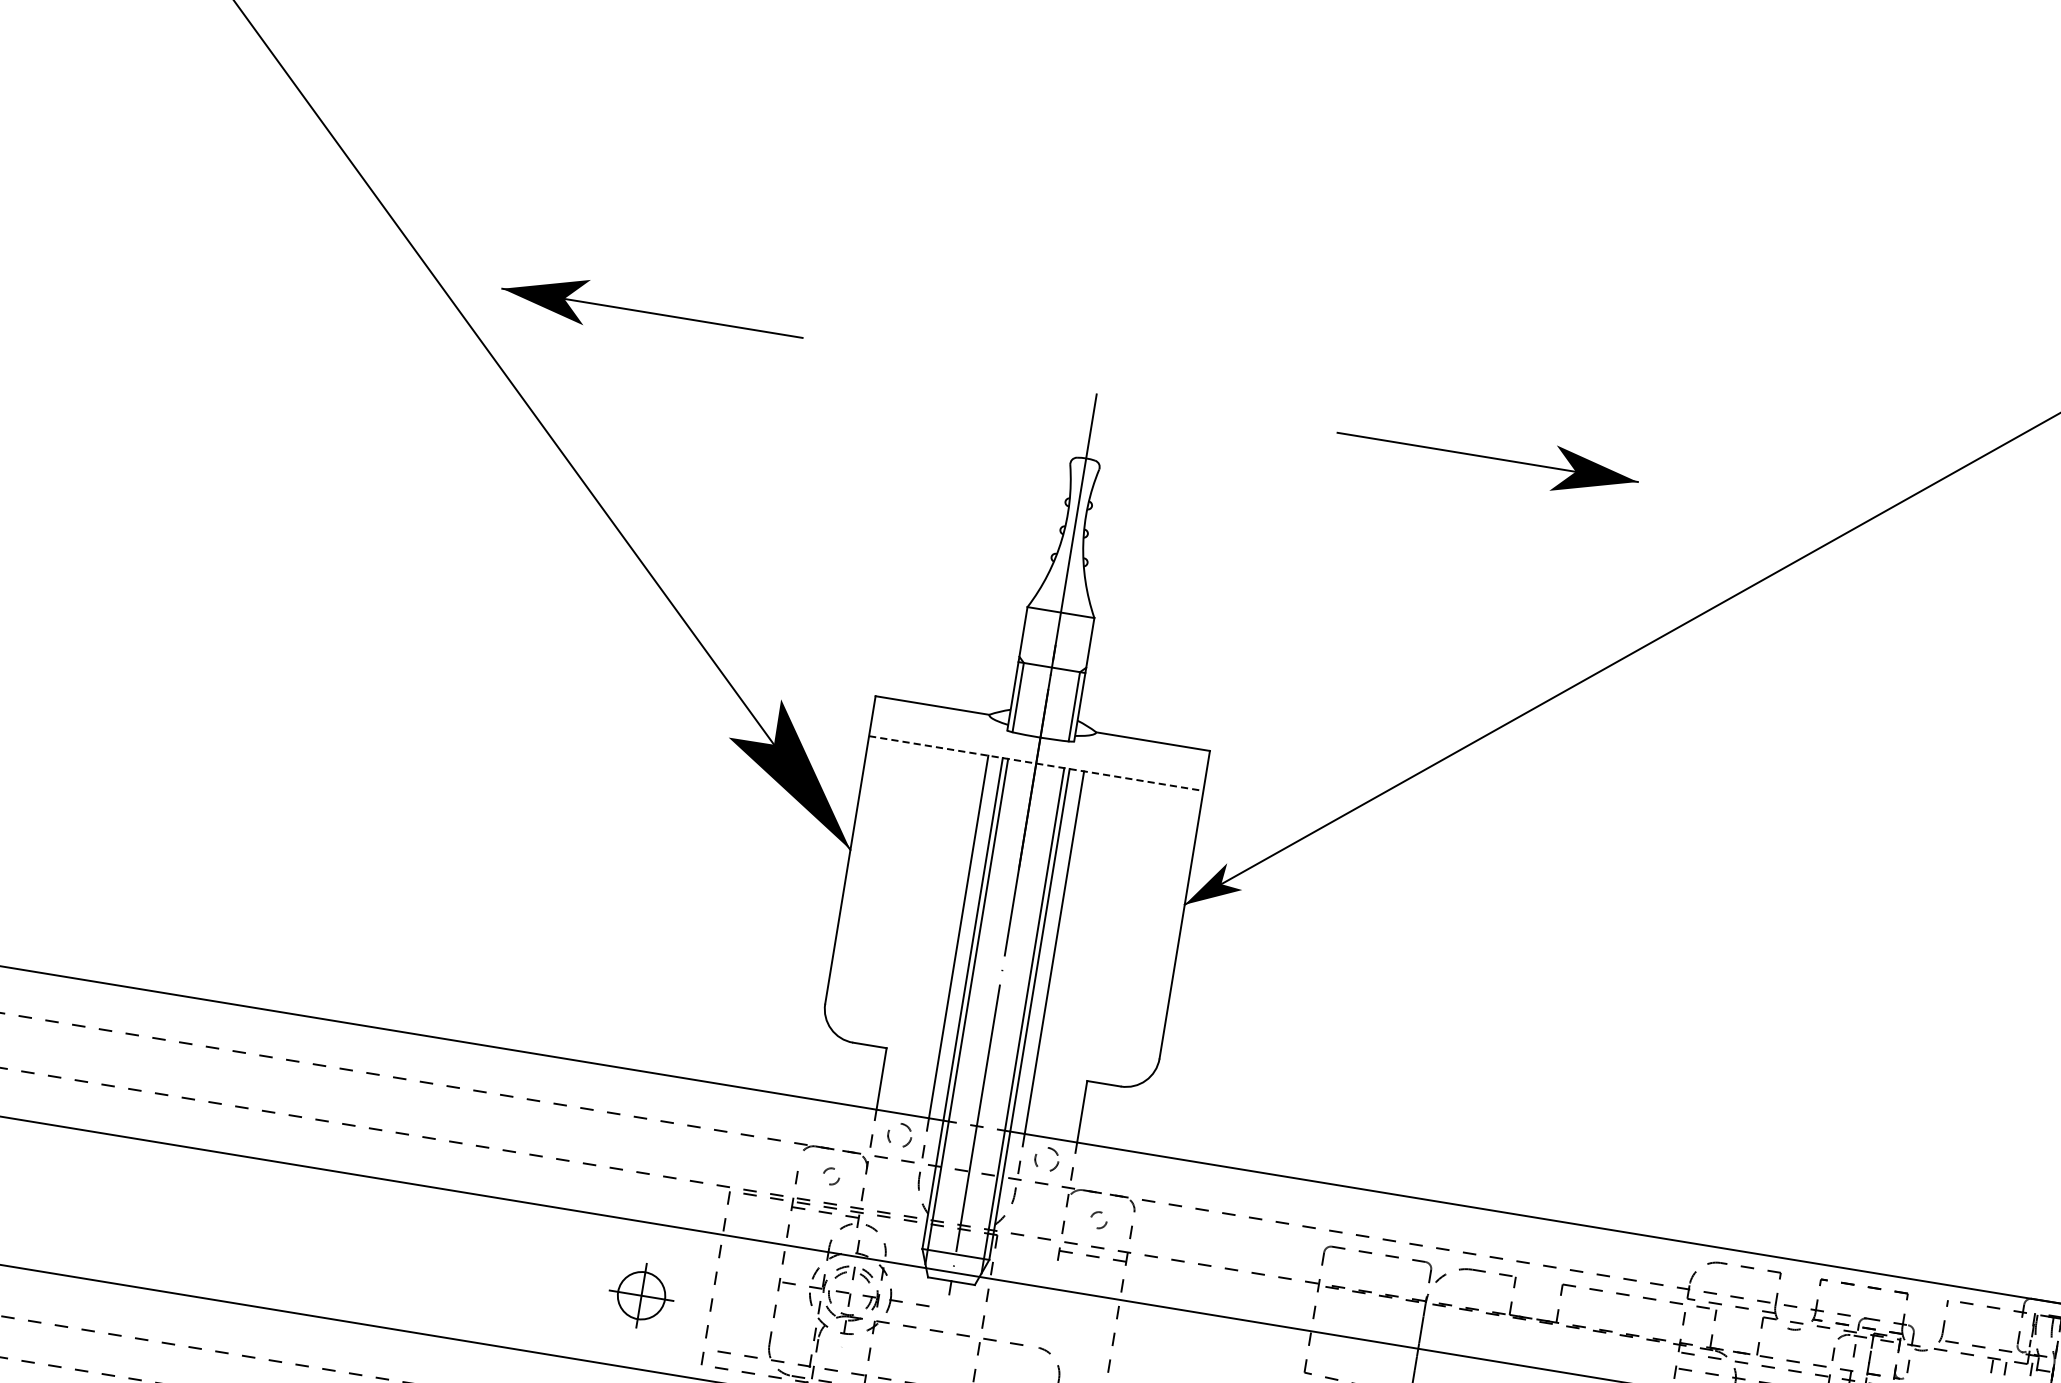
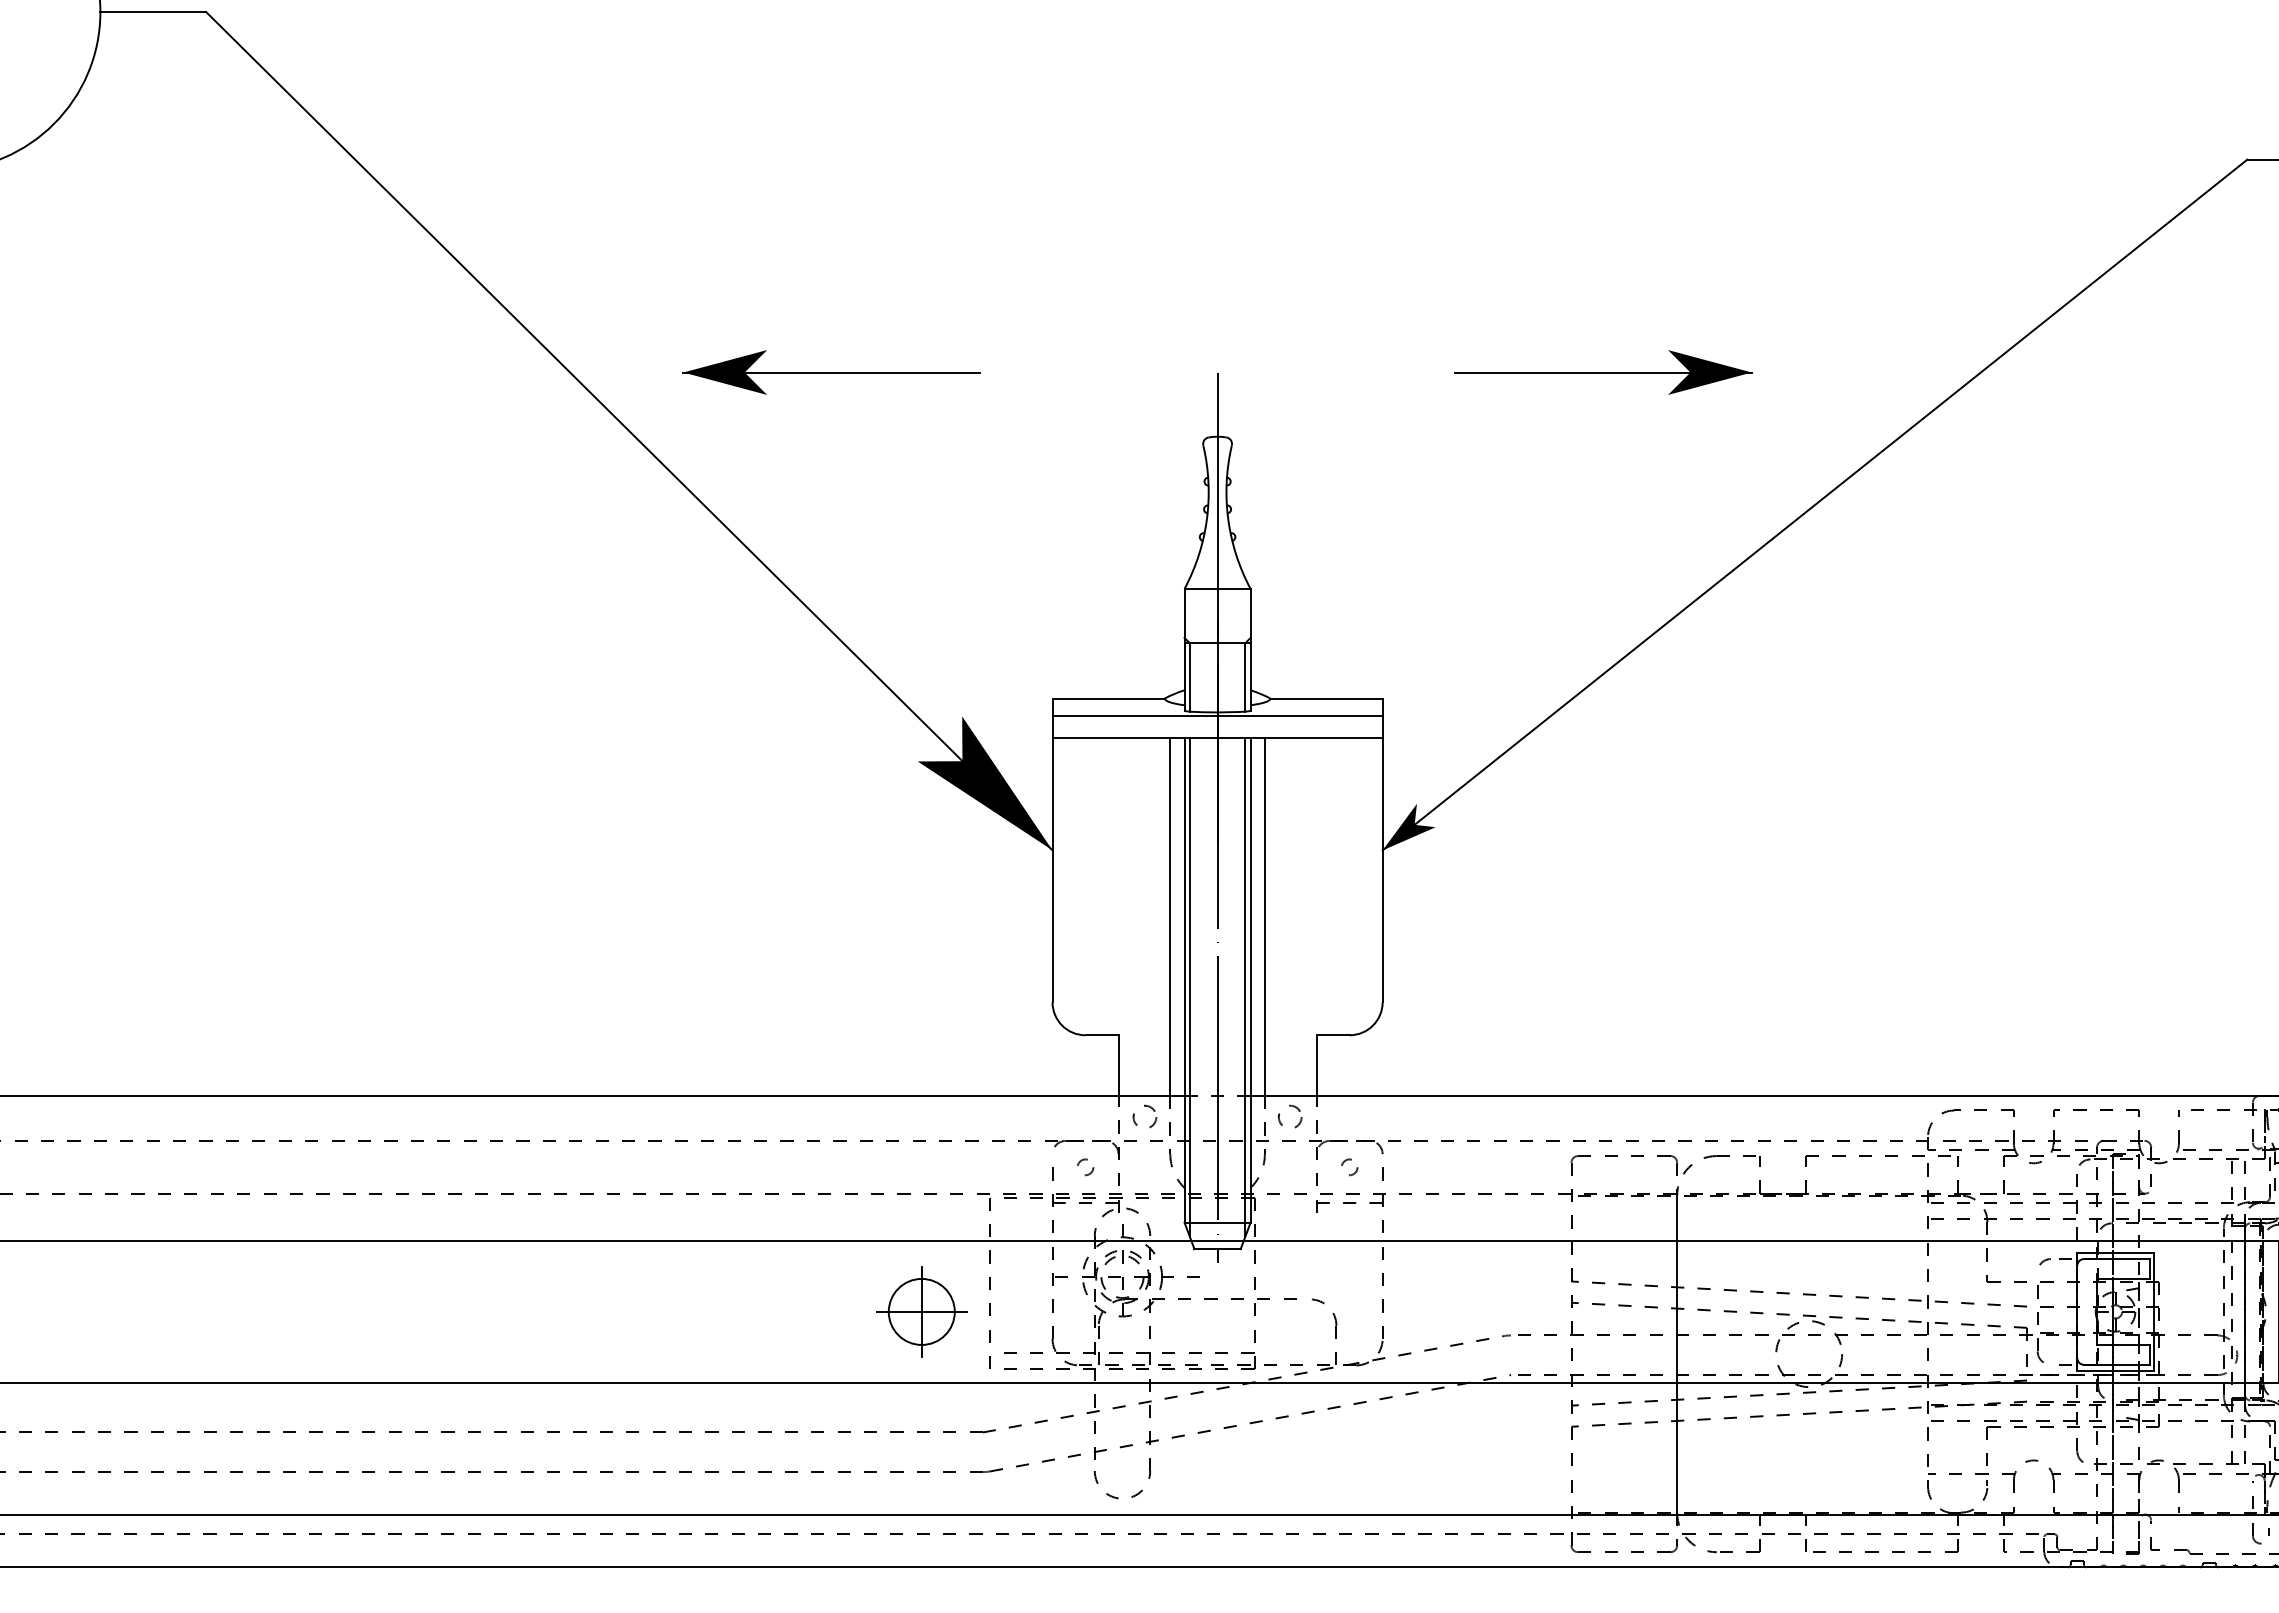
part: (652, 313) -> (831, 372), moved
line: (1039, 741) -> (1217, 716), added
line: (1037, 764) -> (1218, 738), dashed -> solid
part: (641, 1295) -> (921, 1311), size x1.43

